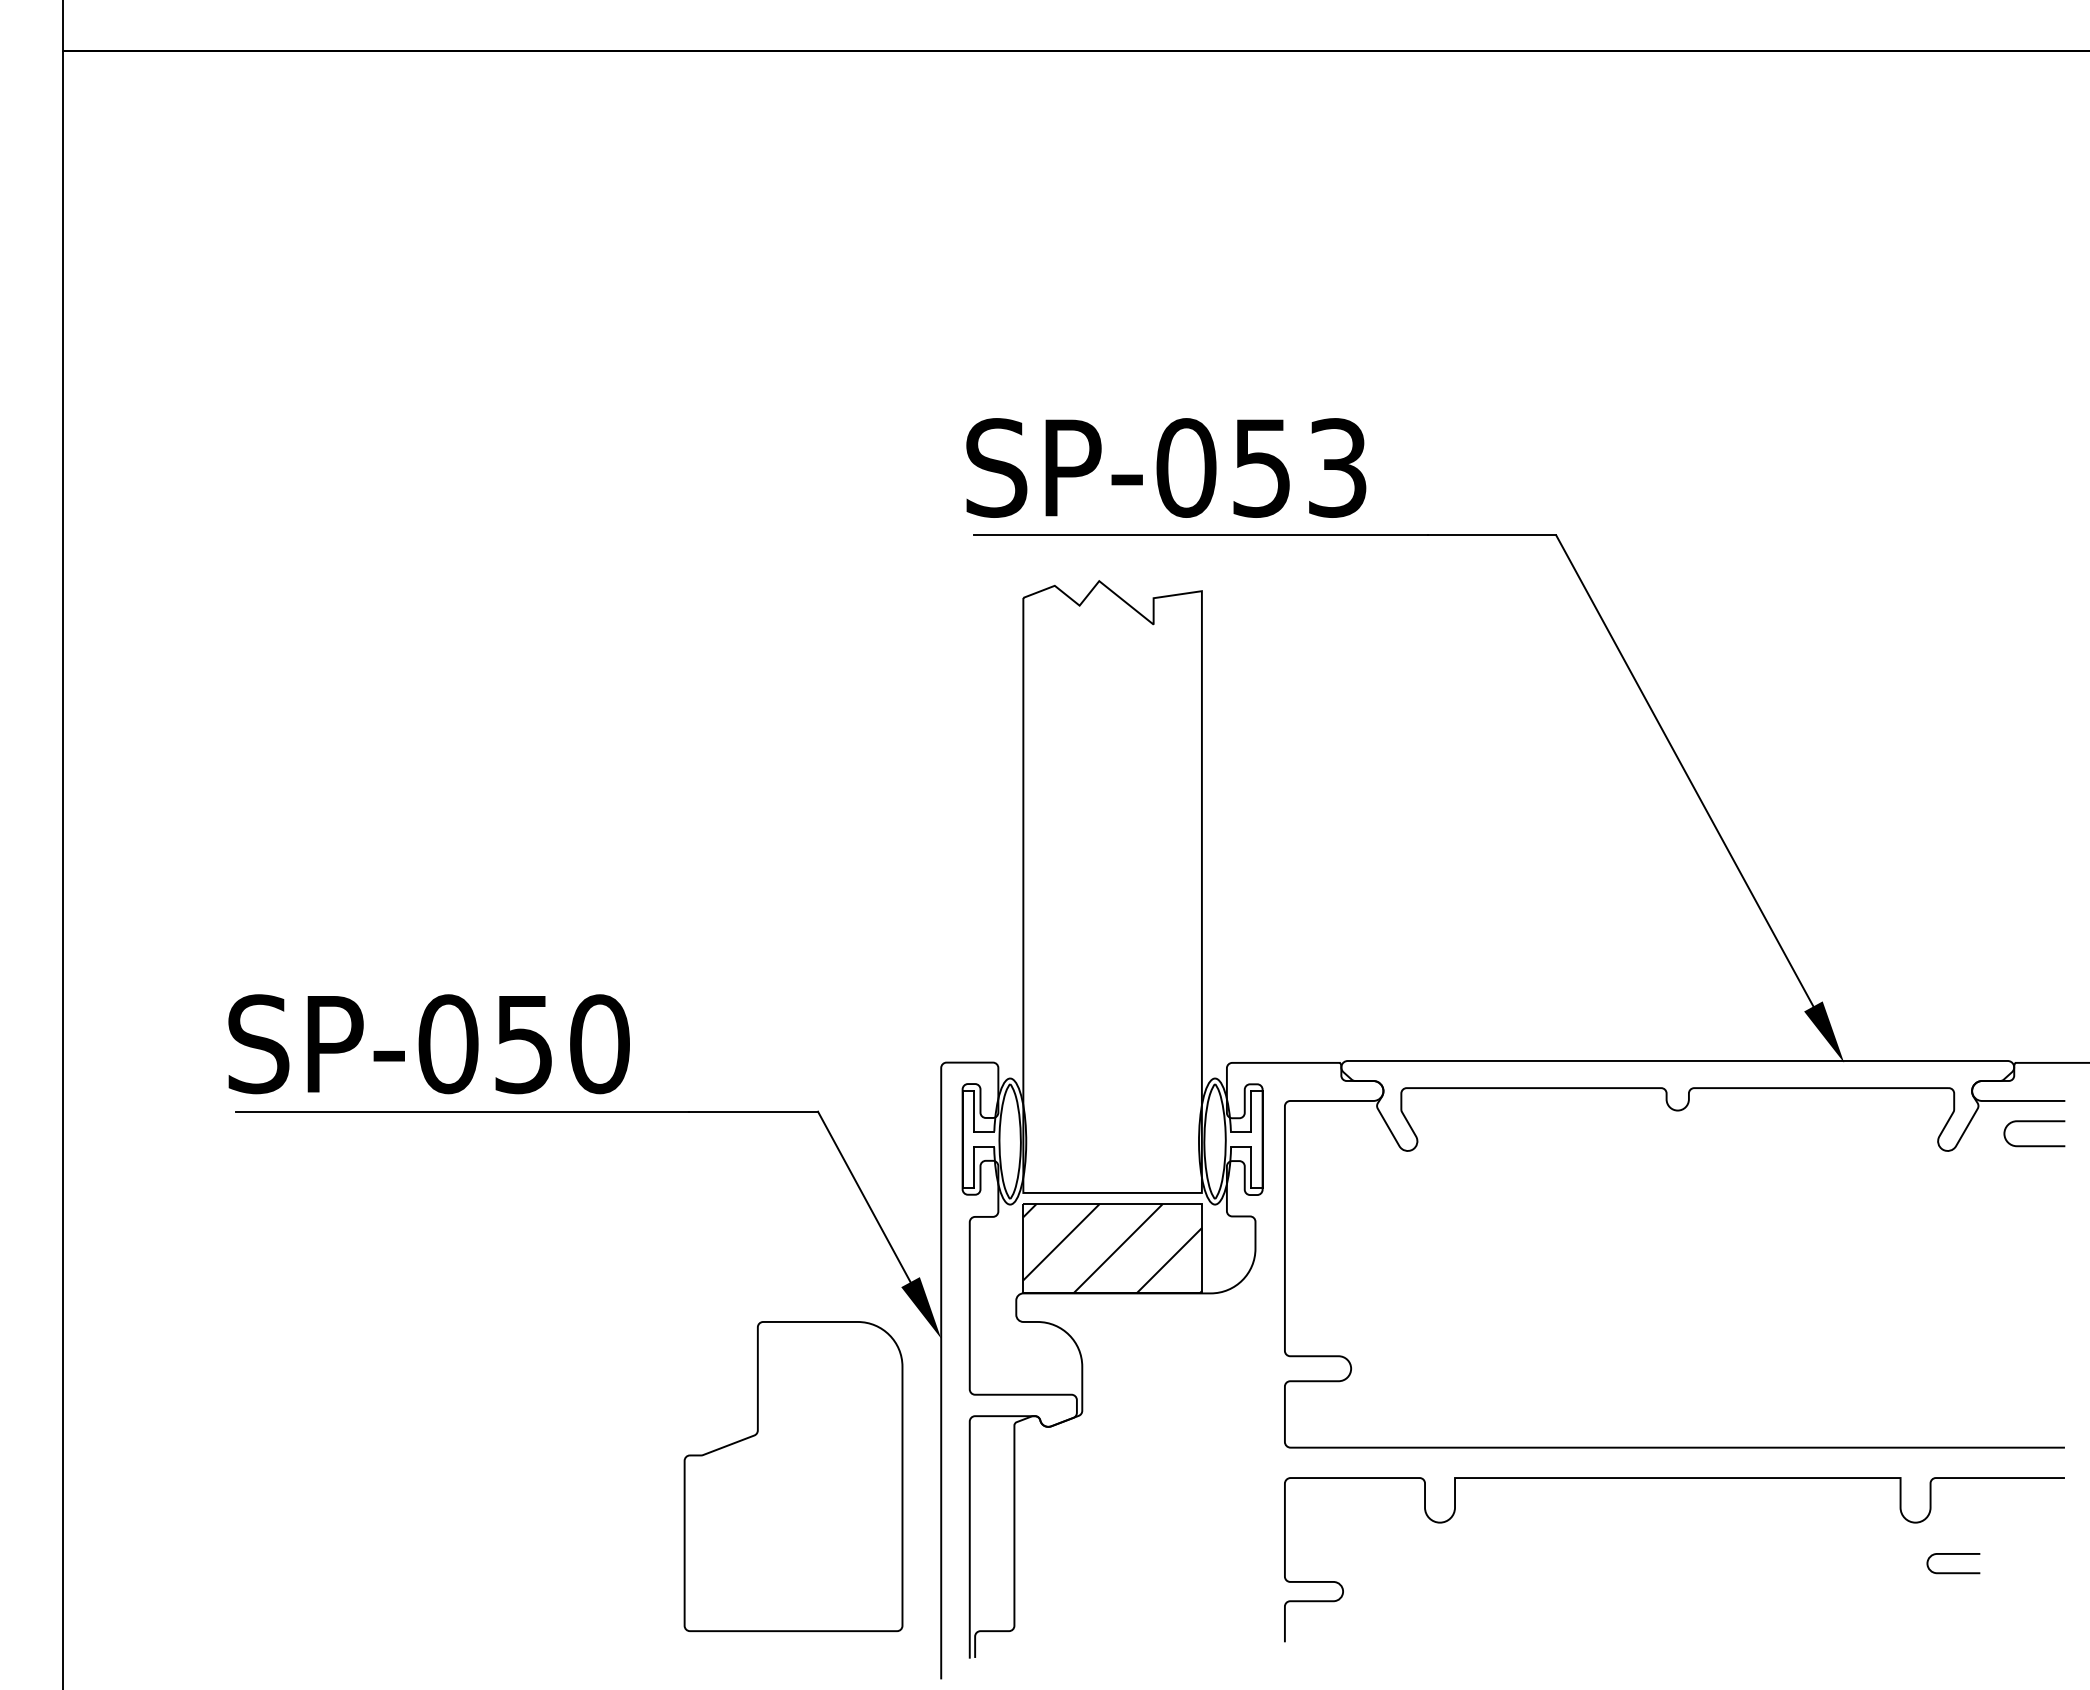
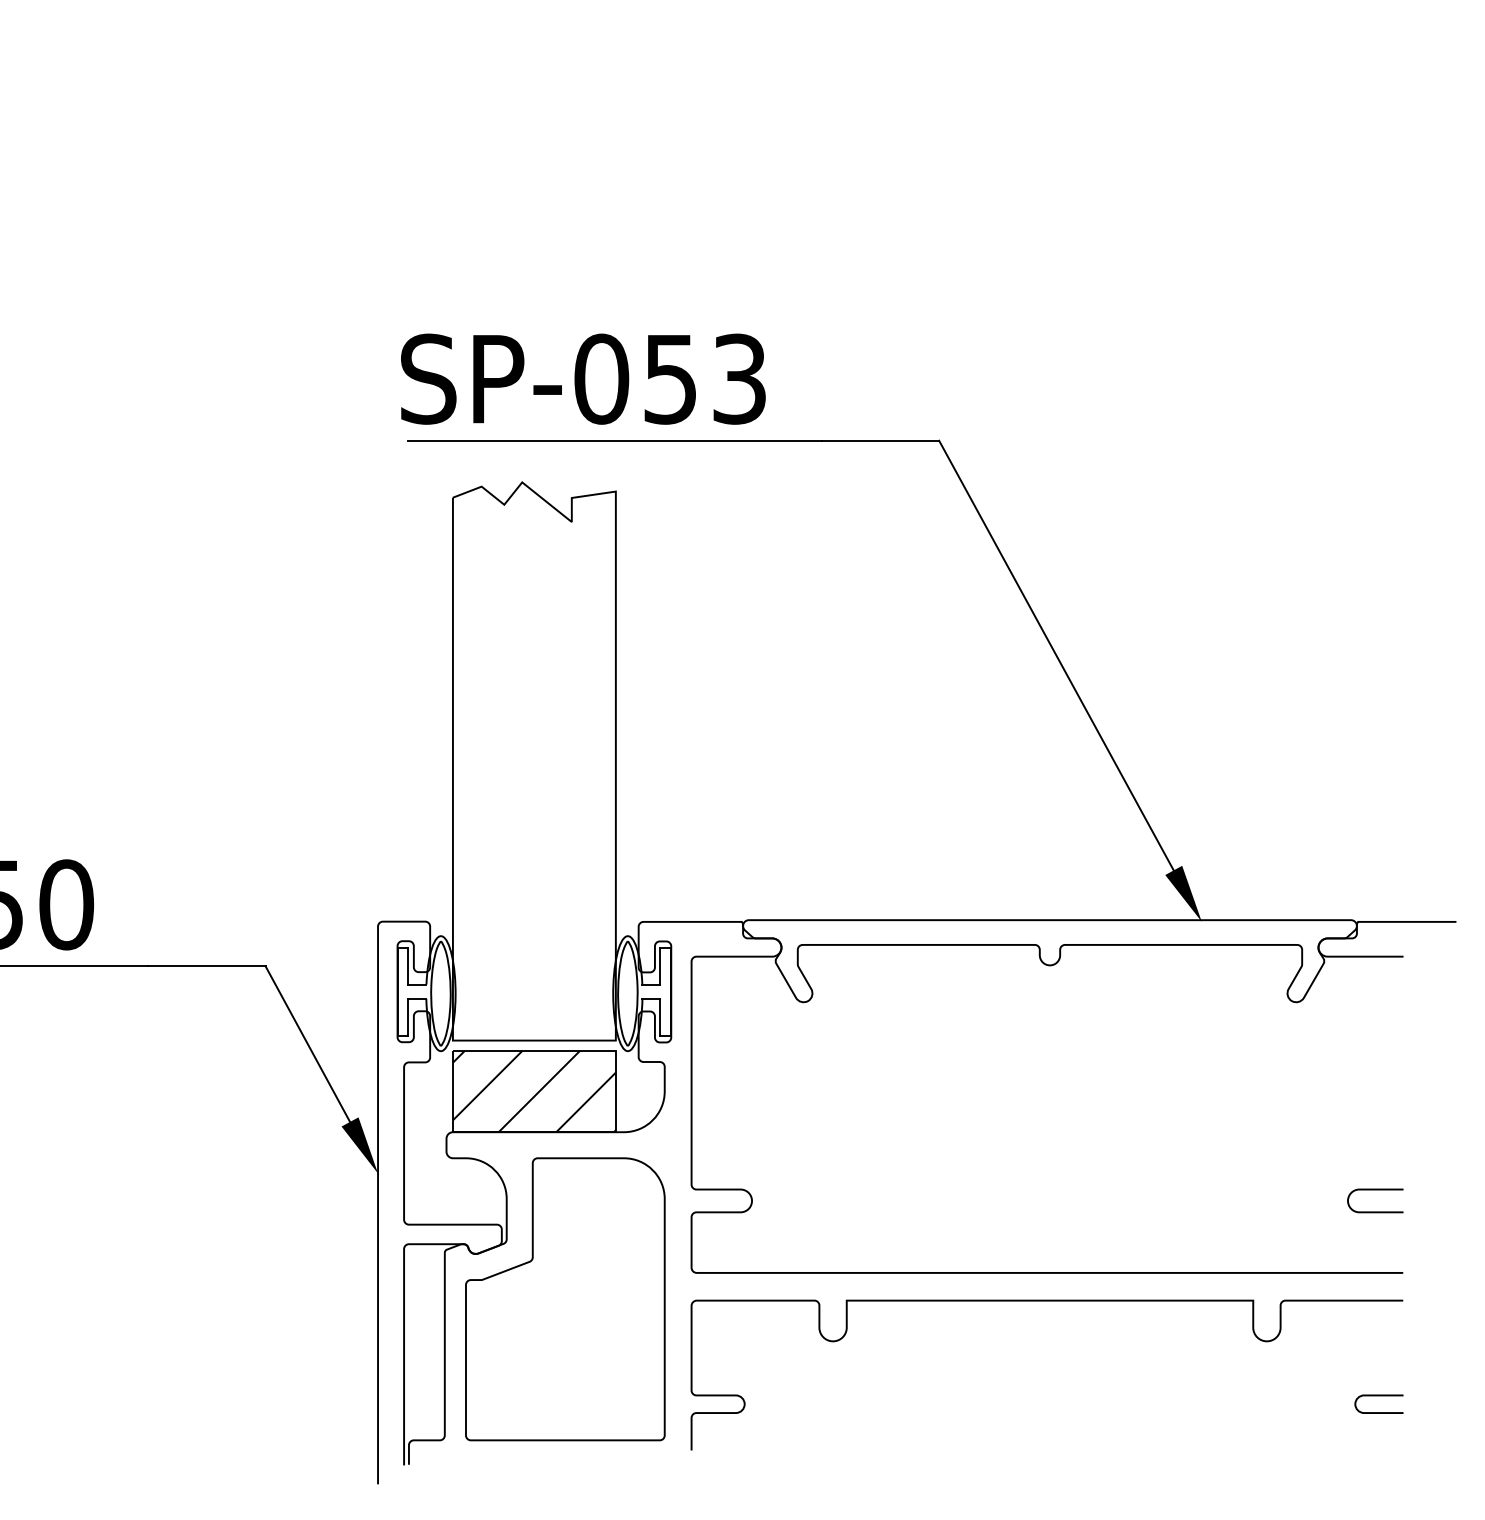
curve: (2034, 1122) -> (1375, 1190), moved
part: (793, 1476) -> (565, 1299), moved
curve: (1953, 1554) -> (1379, 1395), moved

